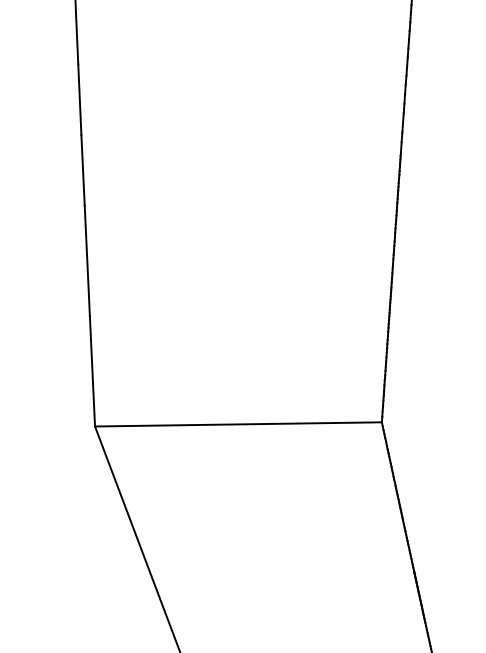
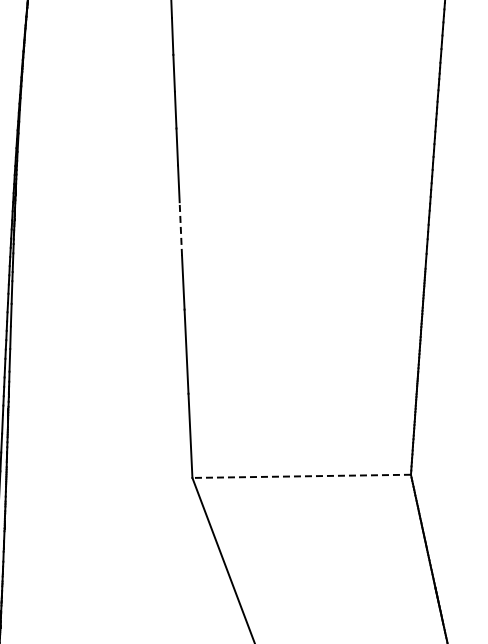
line: (79, 100) -> (180, 229), solid -> dashed
line: (238, 424) -> (301, 476), solid -> dashed

